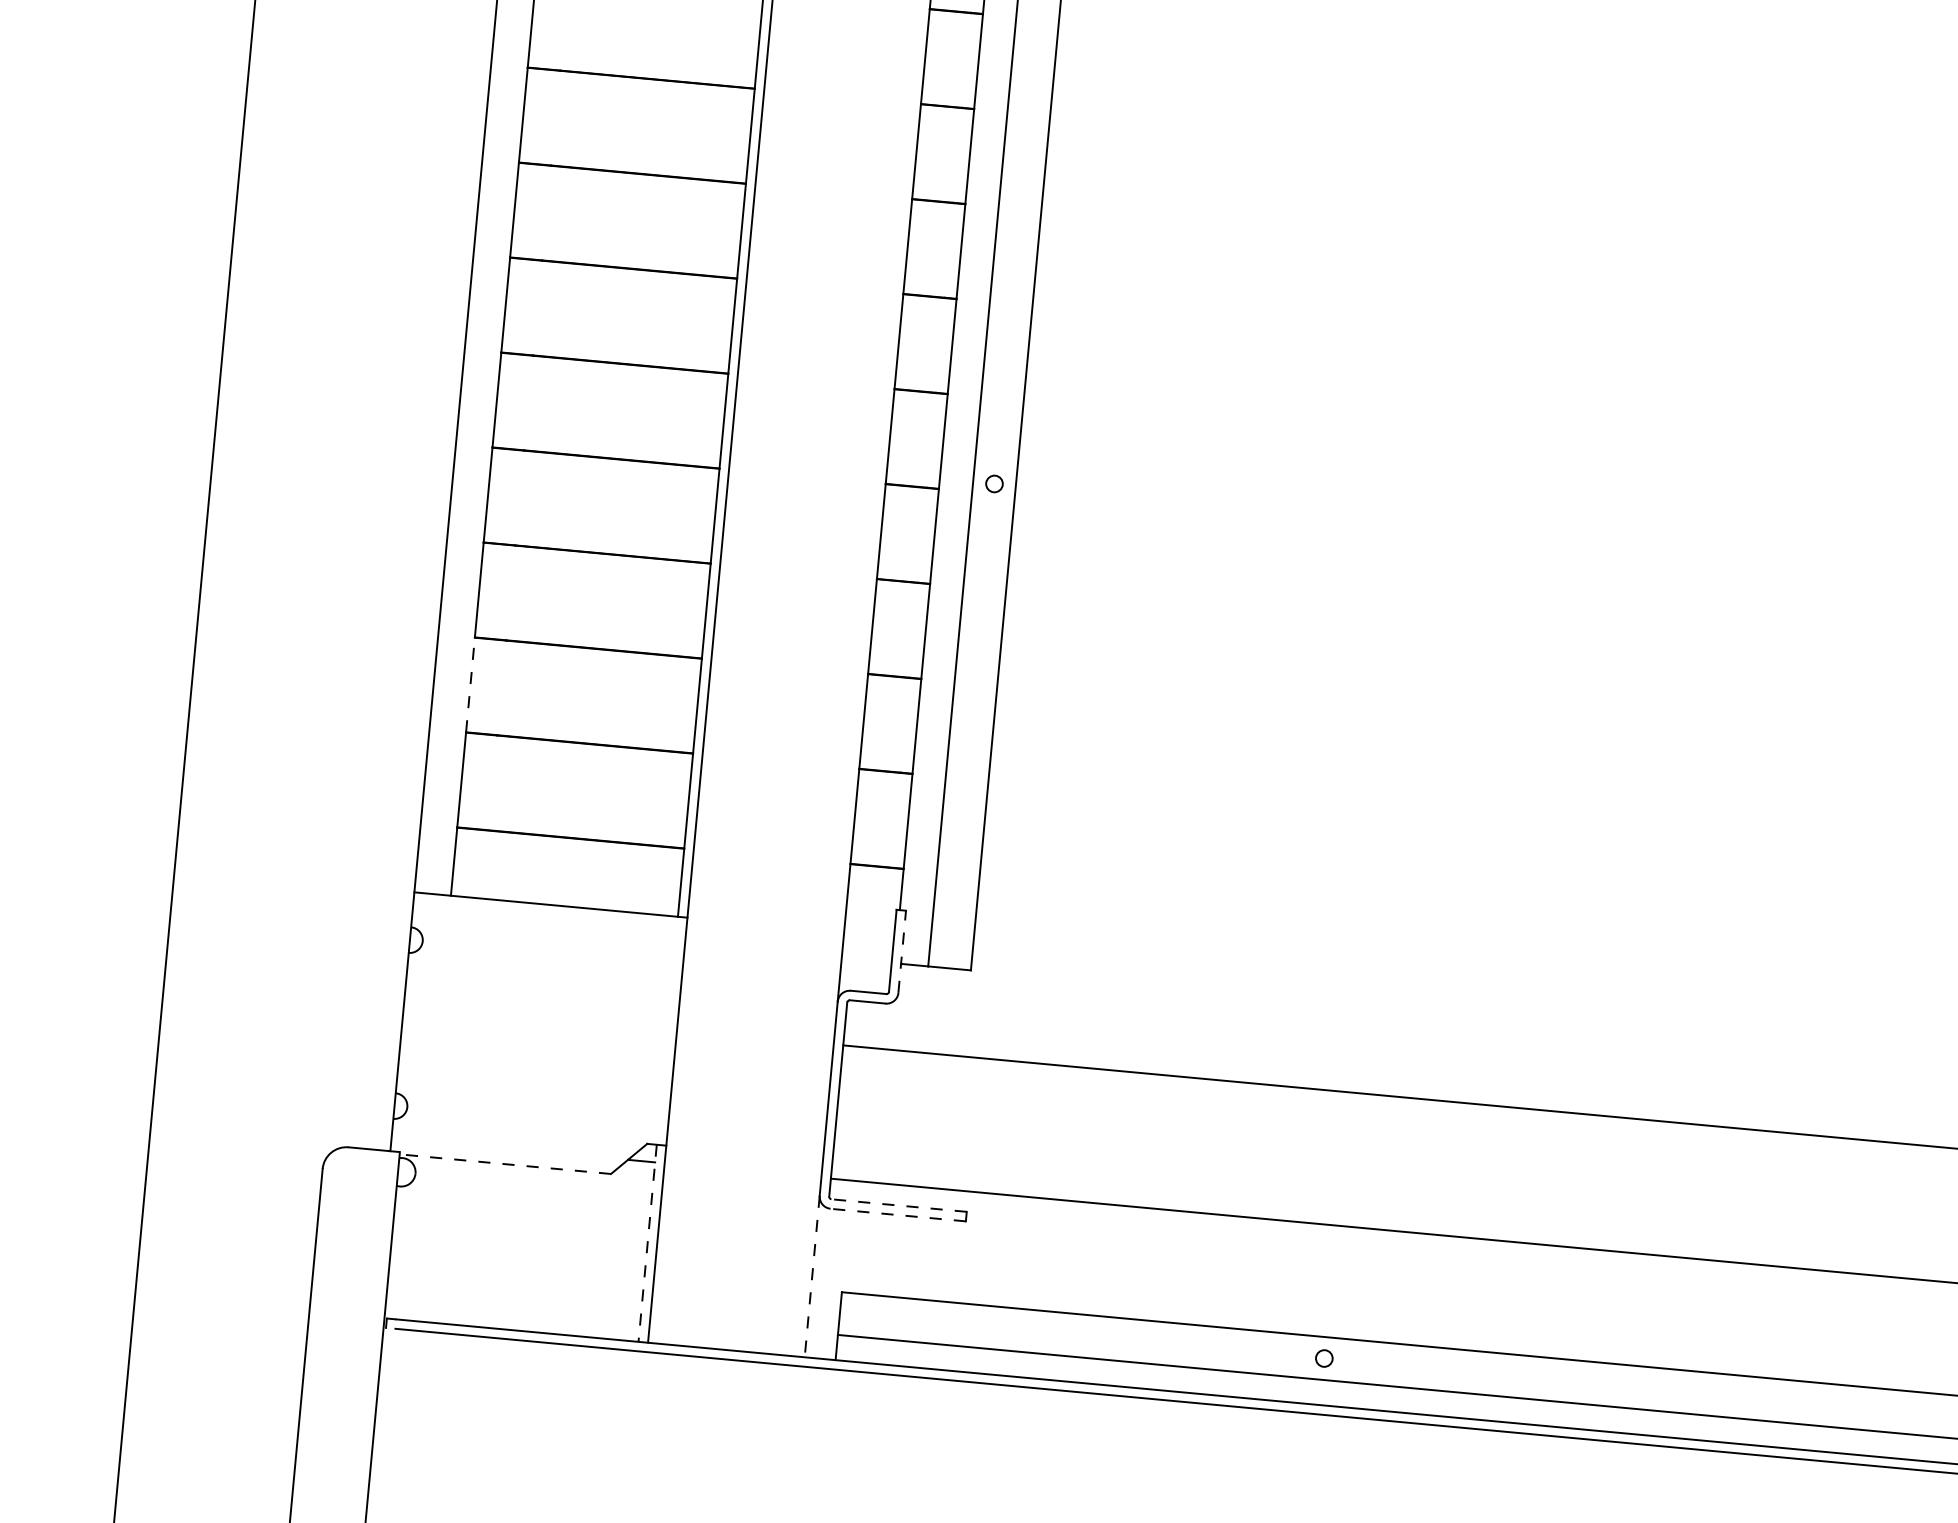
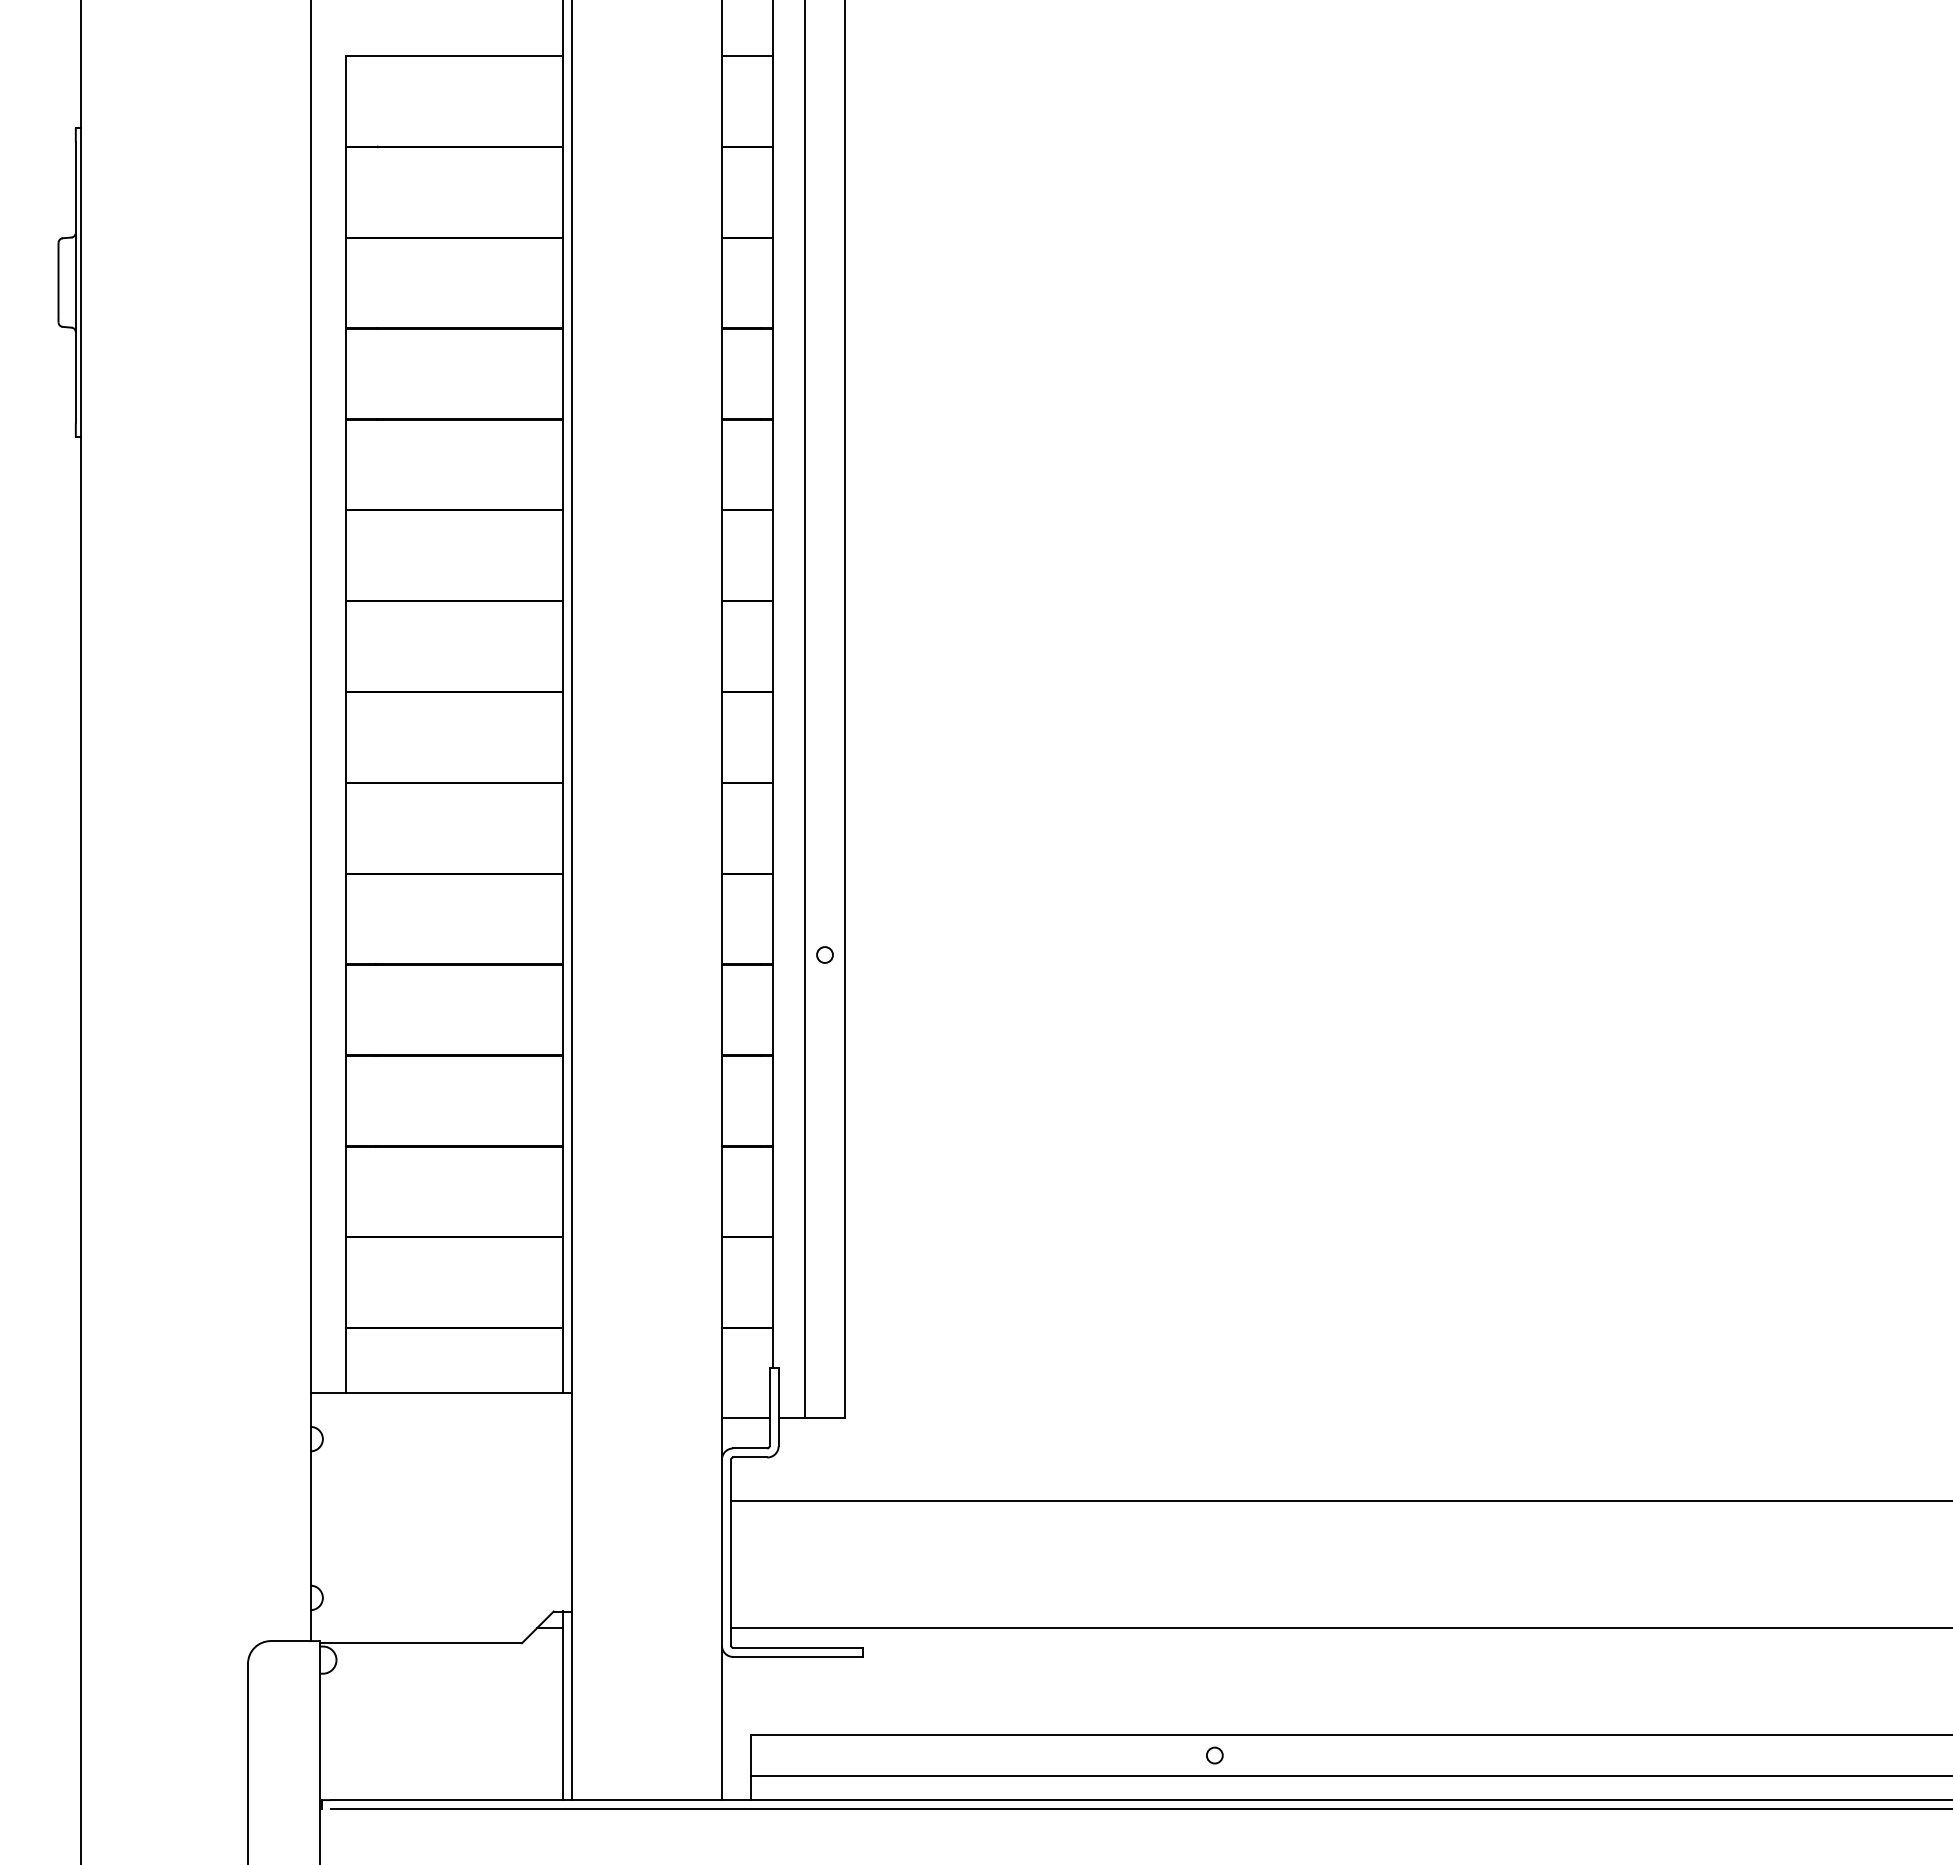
line: (470, 684) -> (345, 1191), dashed -> solid
line: (902, 951) -> (778, 1406), dashed -> solid
line: (866, 960) -> (745, 1418), added
line: (504, 1164) -> (420, 1643), dashed -> solid
line: (899, 1205) -> (798, 1647), dashed -> solid
line: (898, 1215) -> (798, 1657), dashed -> solid
line: (647, 1243) -> (562, 1706), dashed -> solid
line: (811, 1277) -> (721, 1723), dashed -> solid

